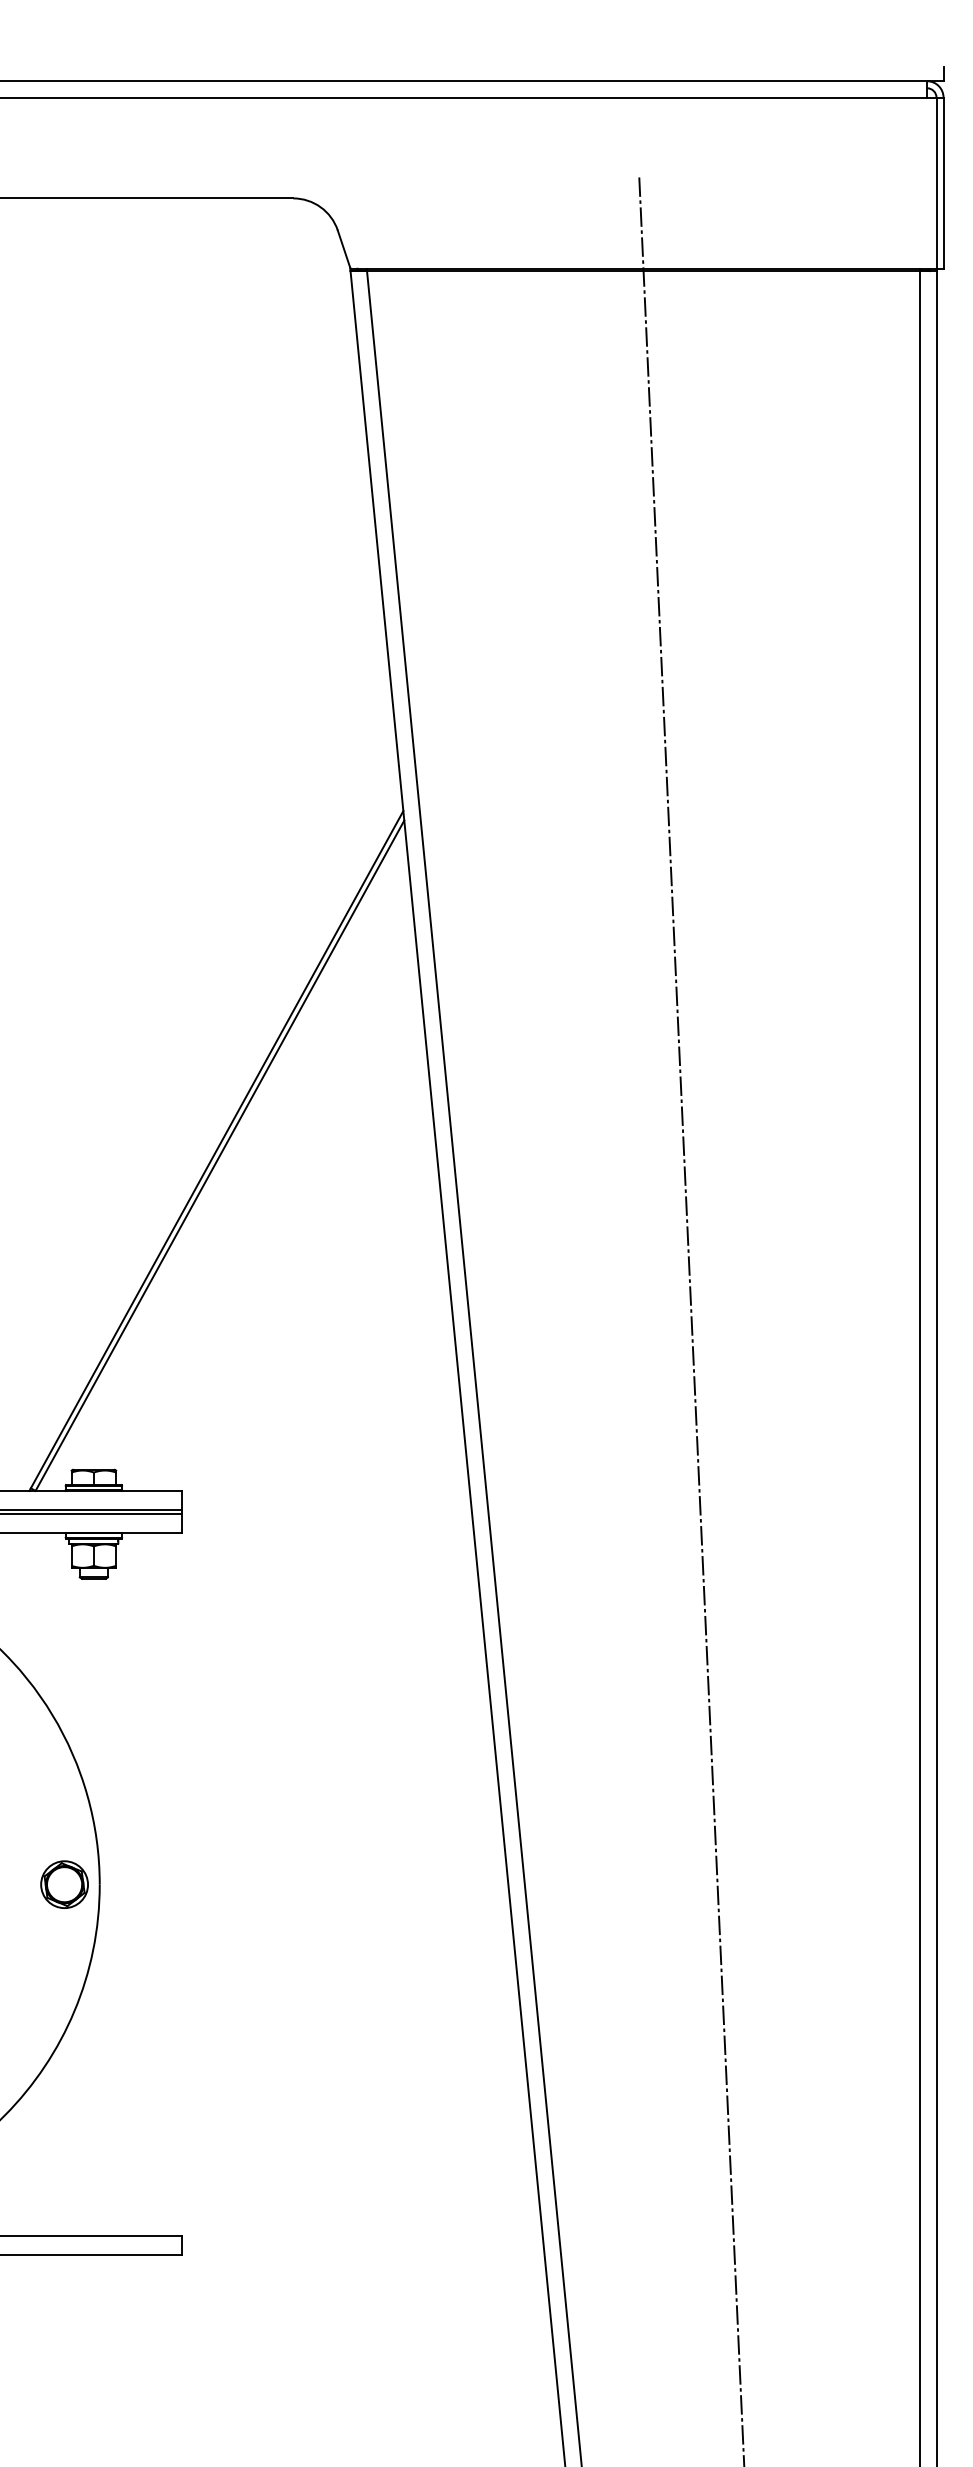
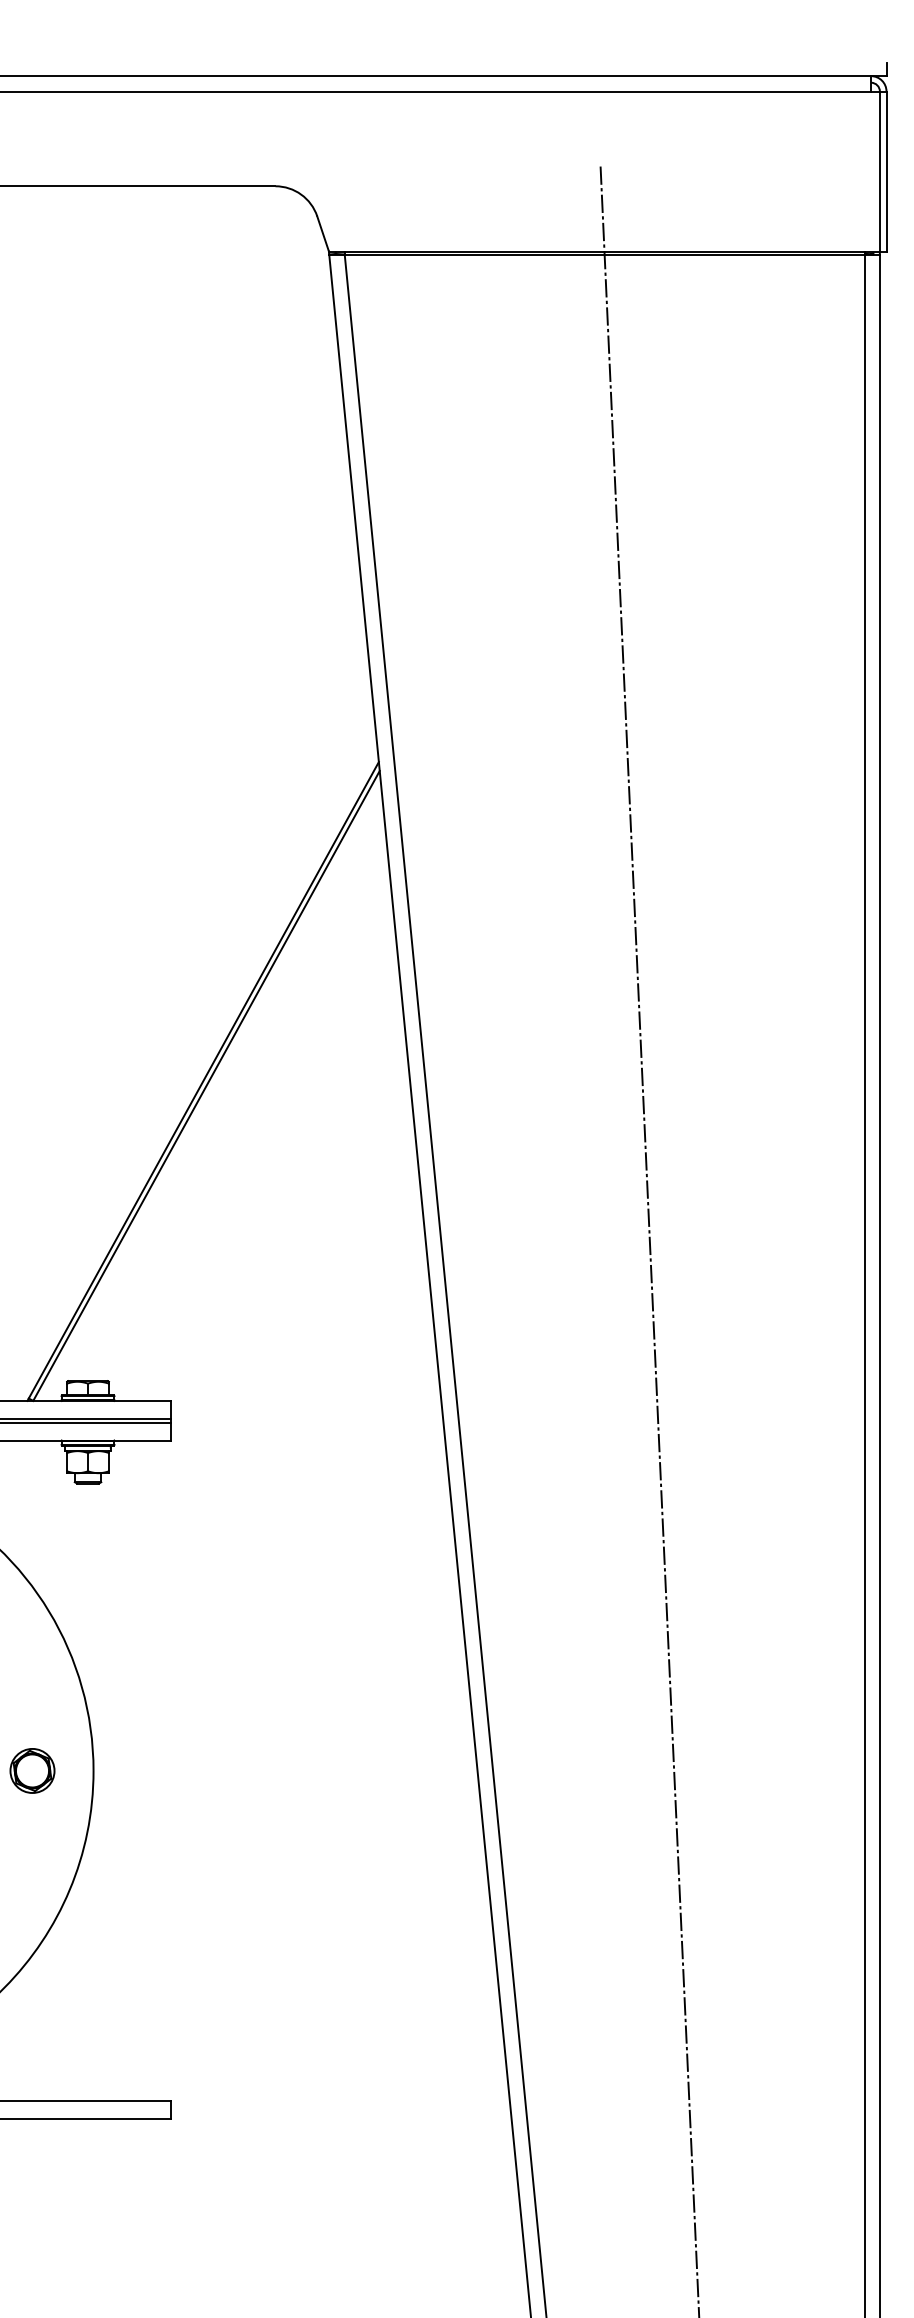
part: (64, 1884) -> (32, 1770), moved

